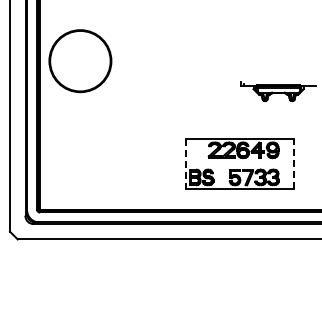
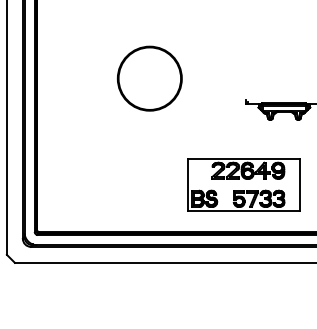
circle: (80, 61) -> (149, 79), moved
line: (294, 163) -> (300, 184), dashed -> solid
line: (185, 164) -> (188, 185), dashed -> solid

